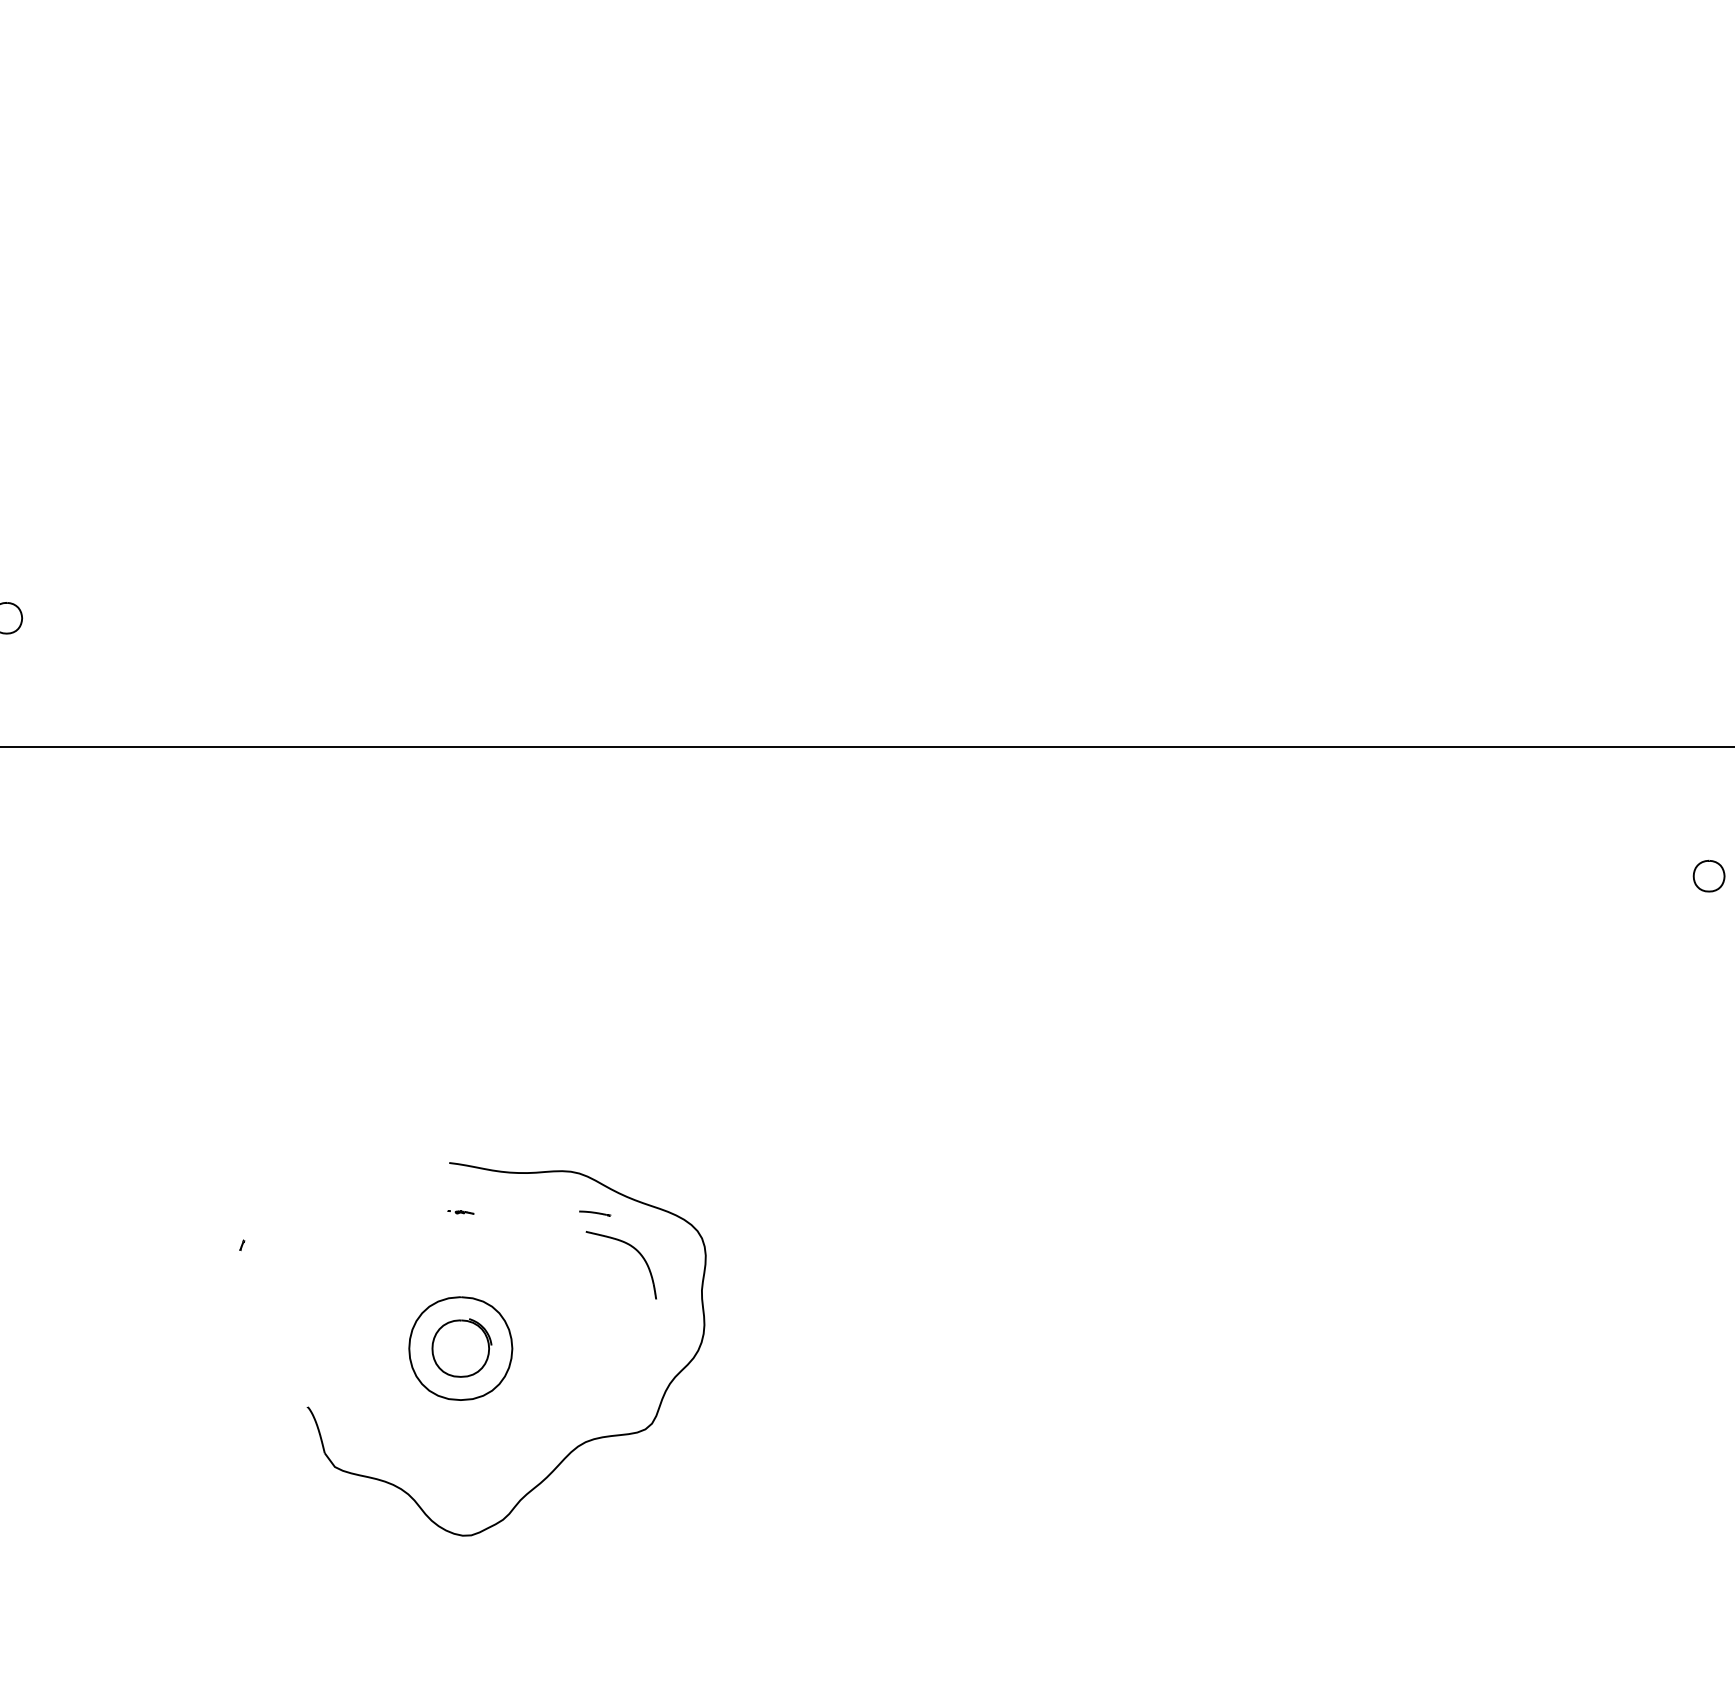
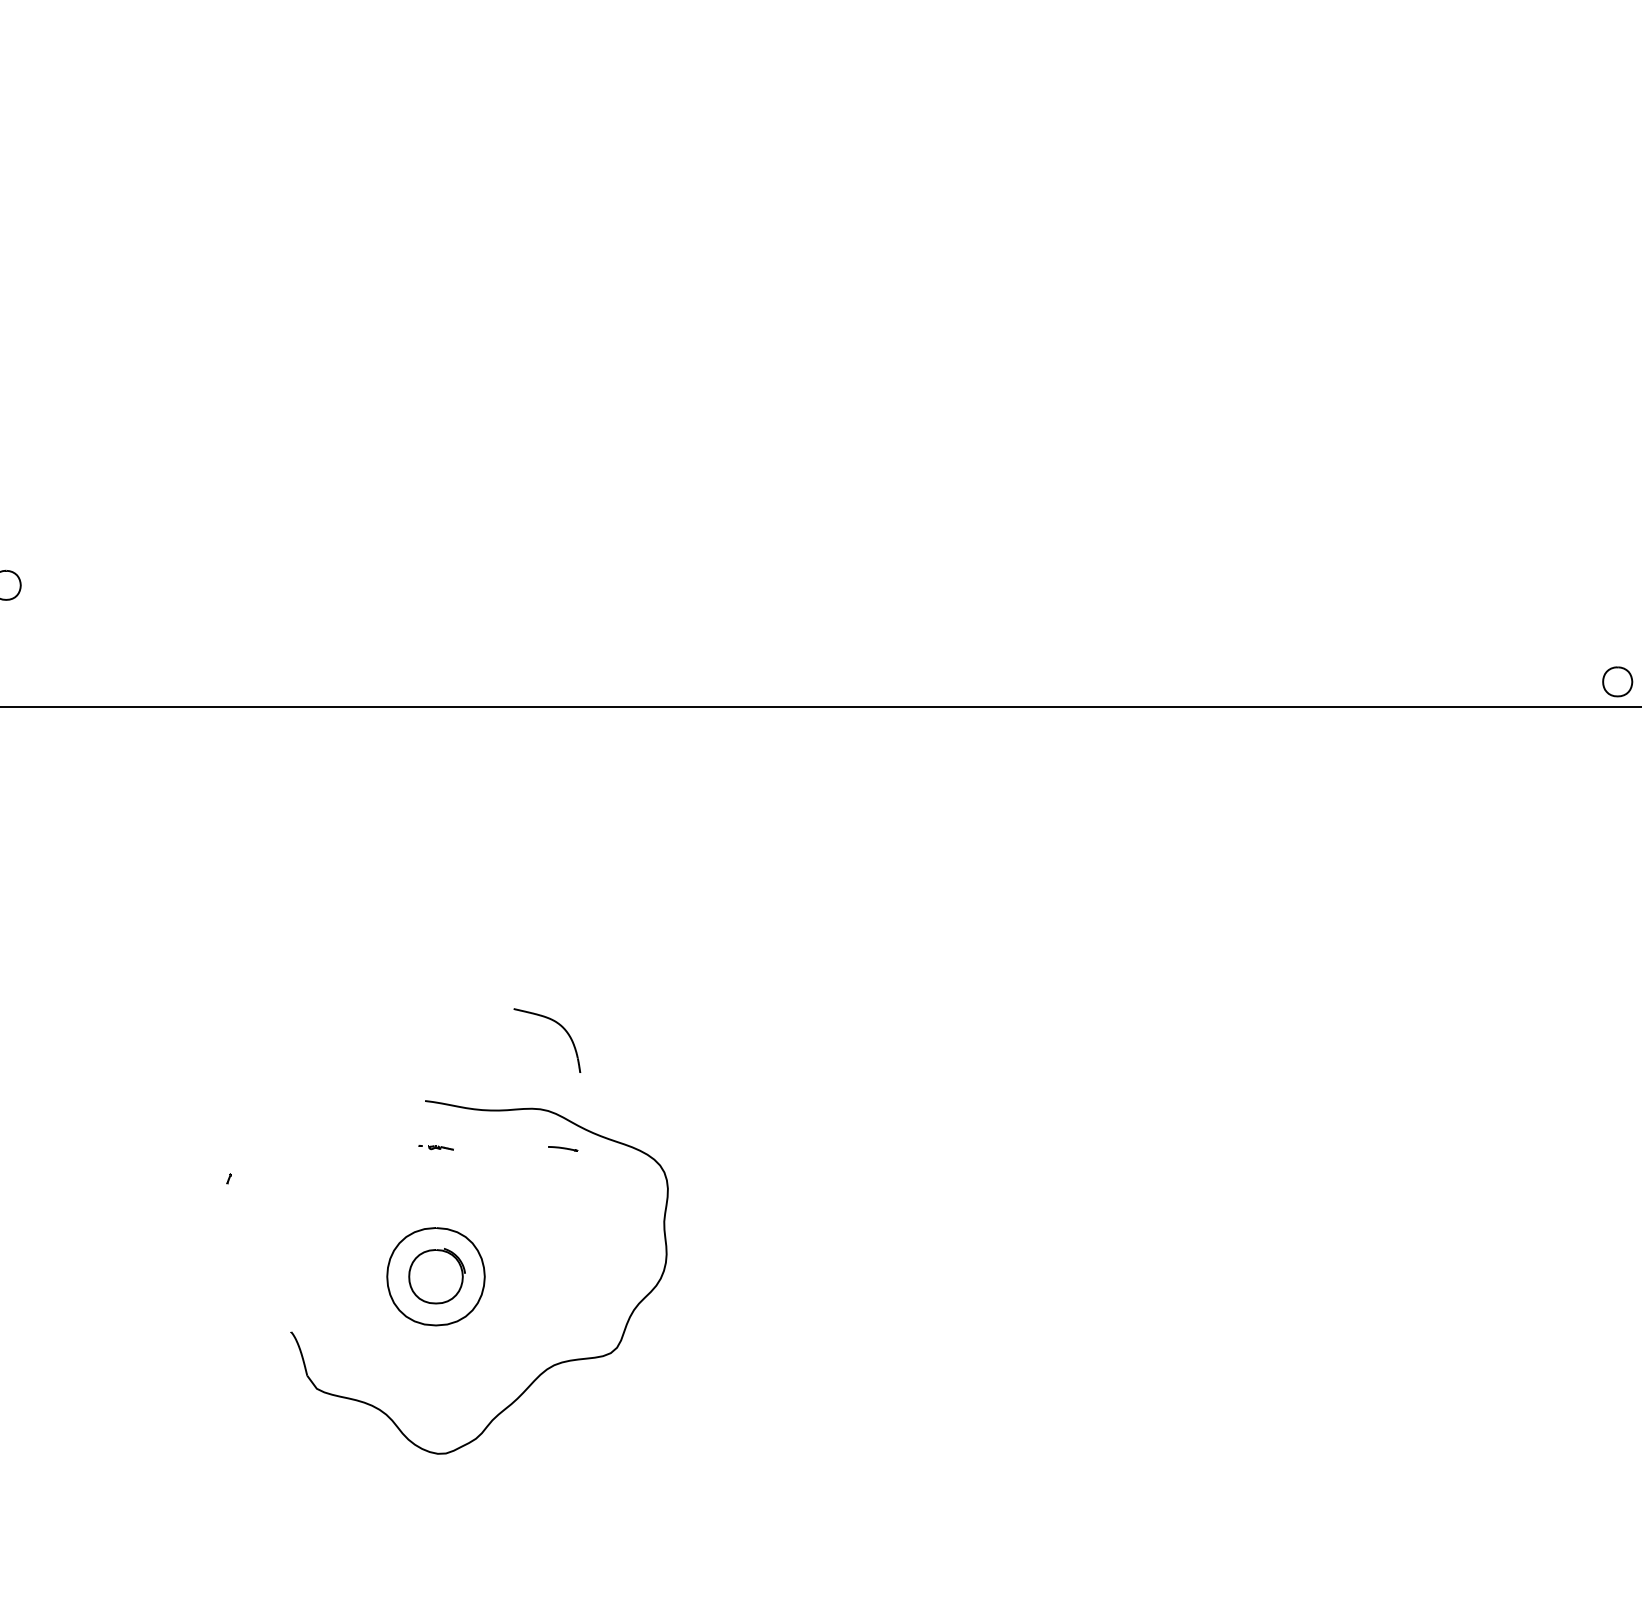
part: (1708, 875) -> (1617, 681), moved
part: (460, 1212) -> (435, 1147), size x1.4
part: (631, 1247) -> (556, 1023), moved

